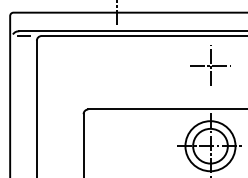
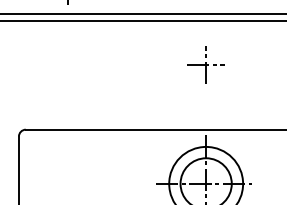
part: (210, 65) -> (206, 64), size x0.62

